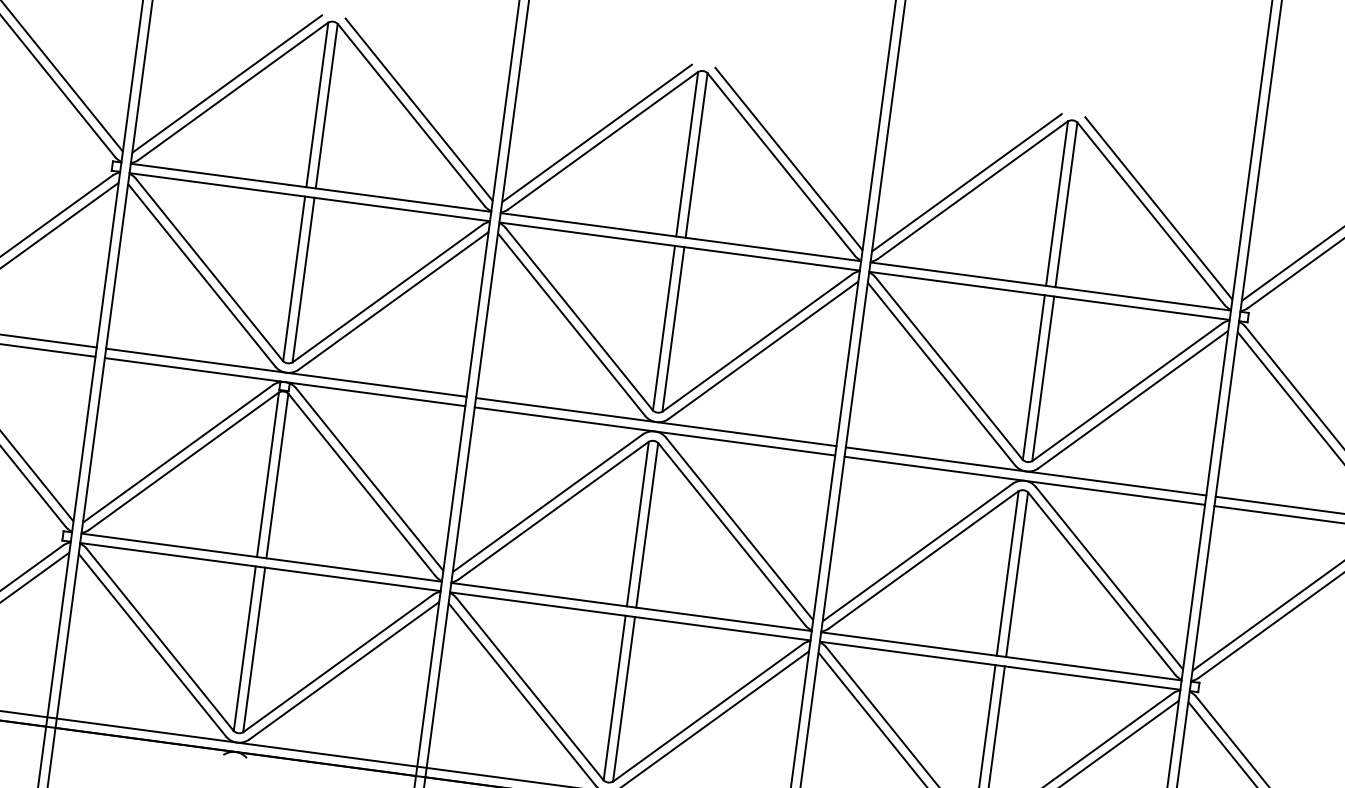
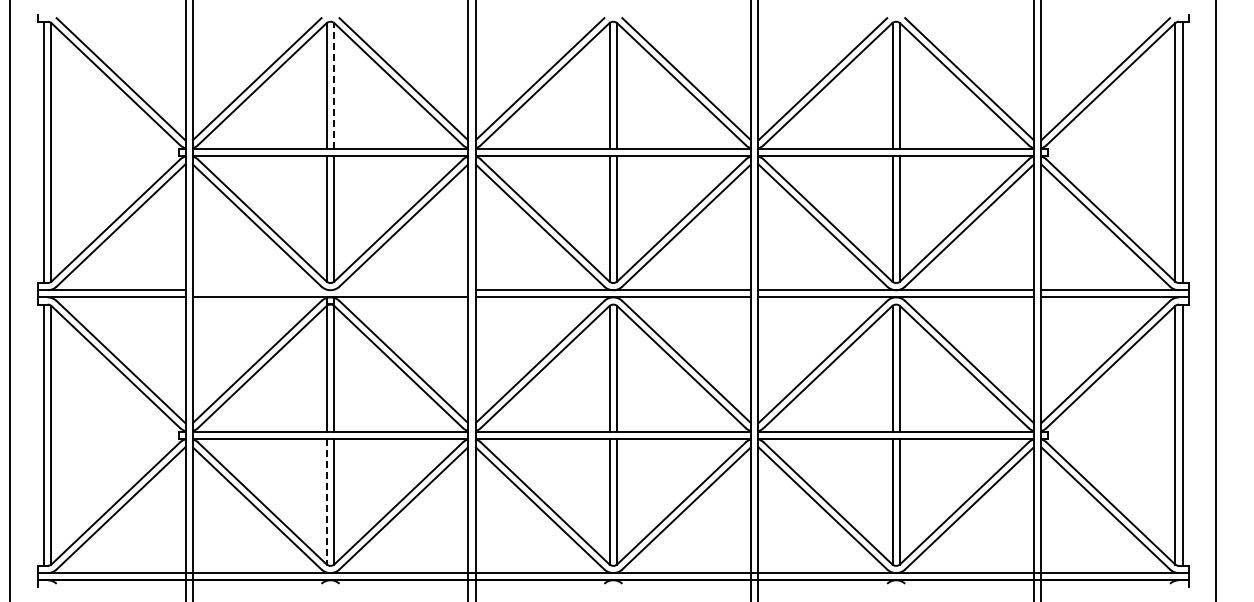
line: (327, 105) -> (334, 85), solid -> dashed
line: (286, 373) -> (330, 290), removed
line: (244, 648) -> (326, 501), solid -> dashed

